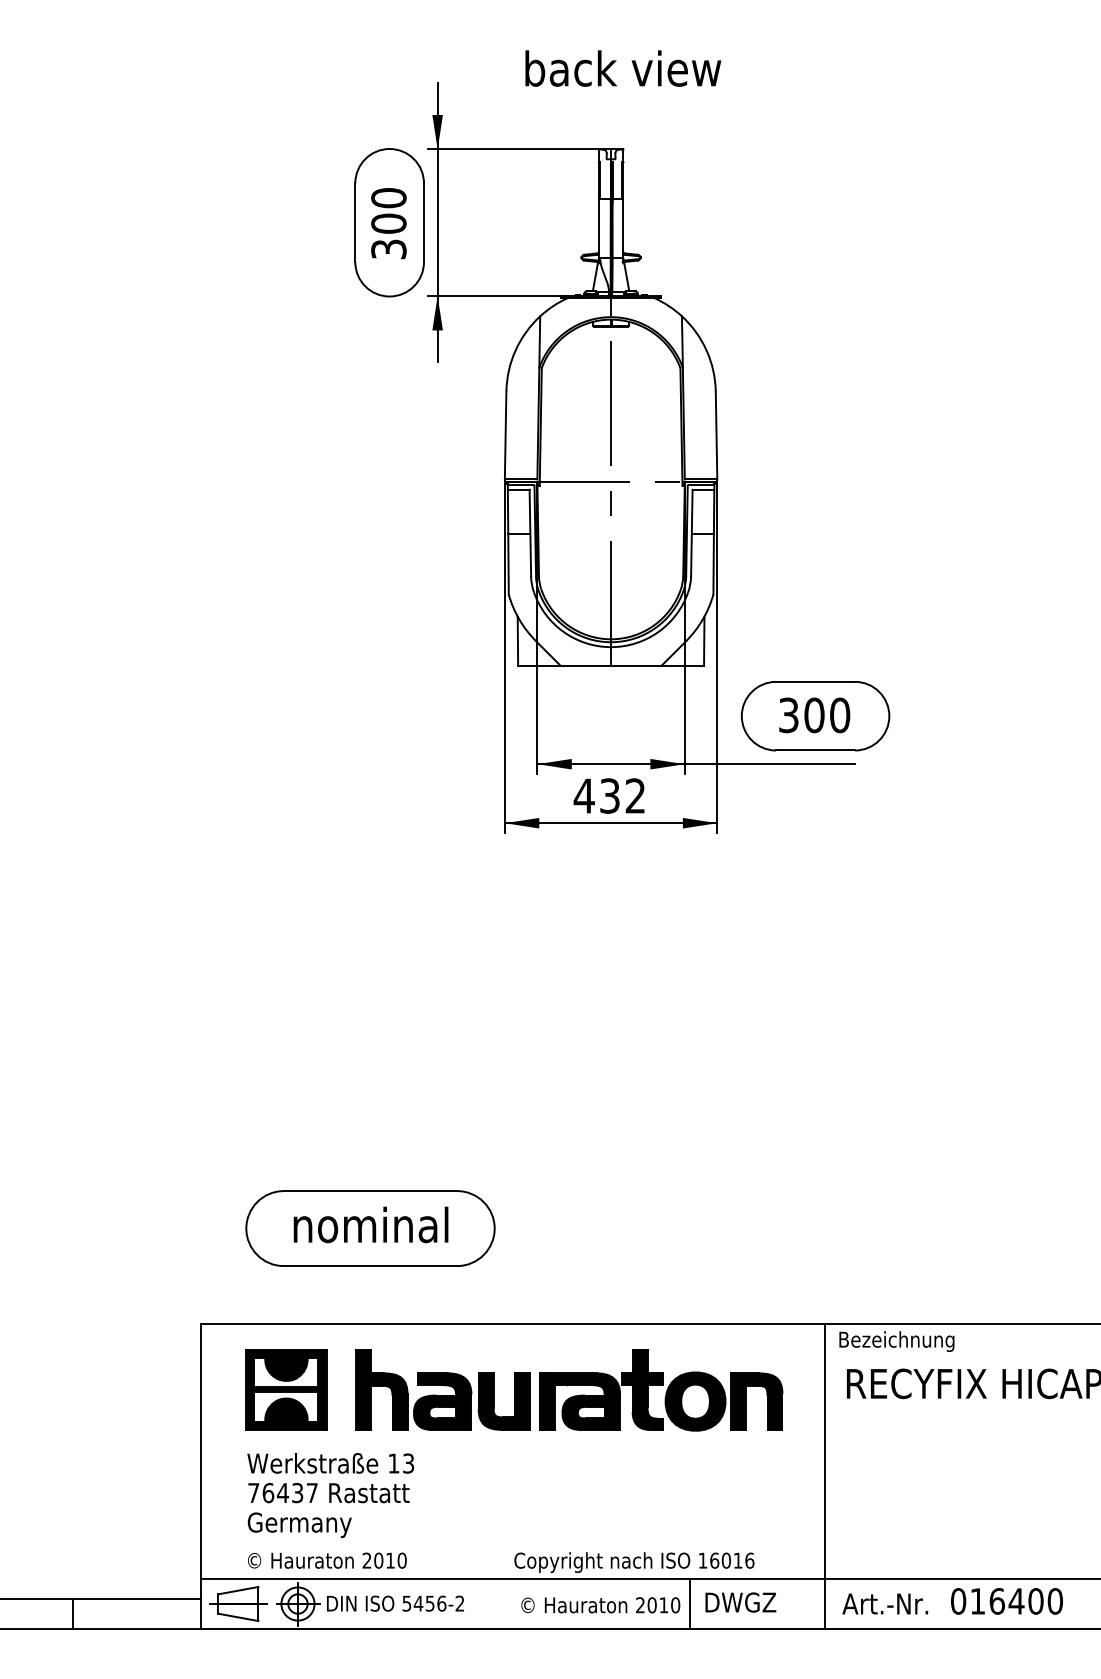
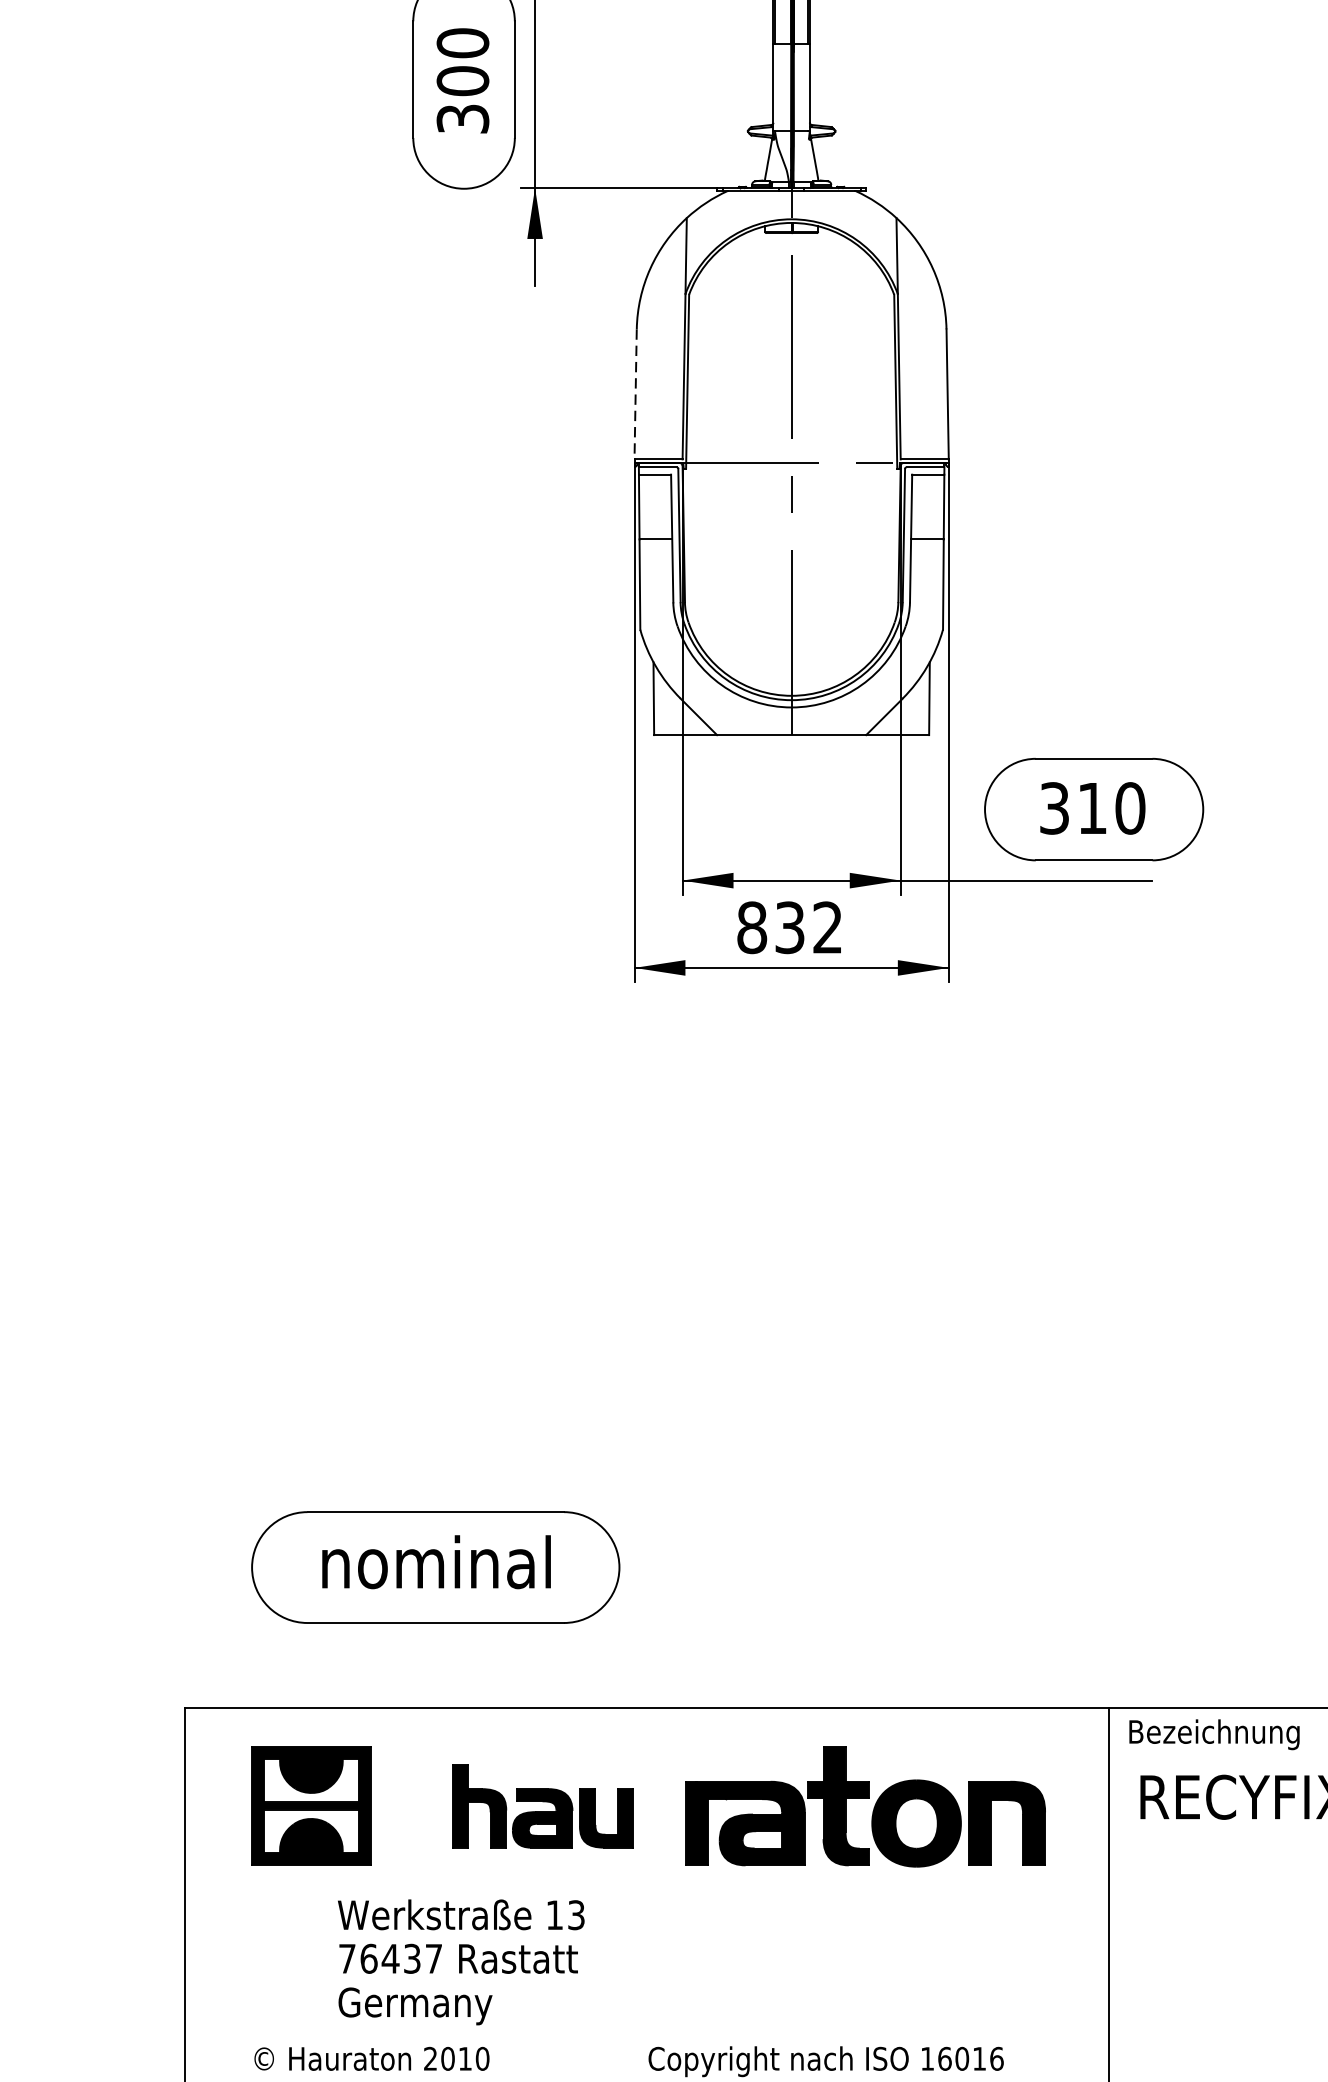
line: (505, 435) -> (635, 394), solid -> dashed
text: (814, 715) -> (1092, 808), 300 -> 310
text: (583, 795) -> (750, 926), 432 -> 832
part: (442, 1389) -> (542, 1805), size x0.7
text: (330, 1495) -> (460, 1962), moved

